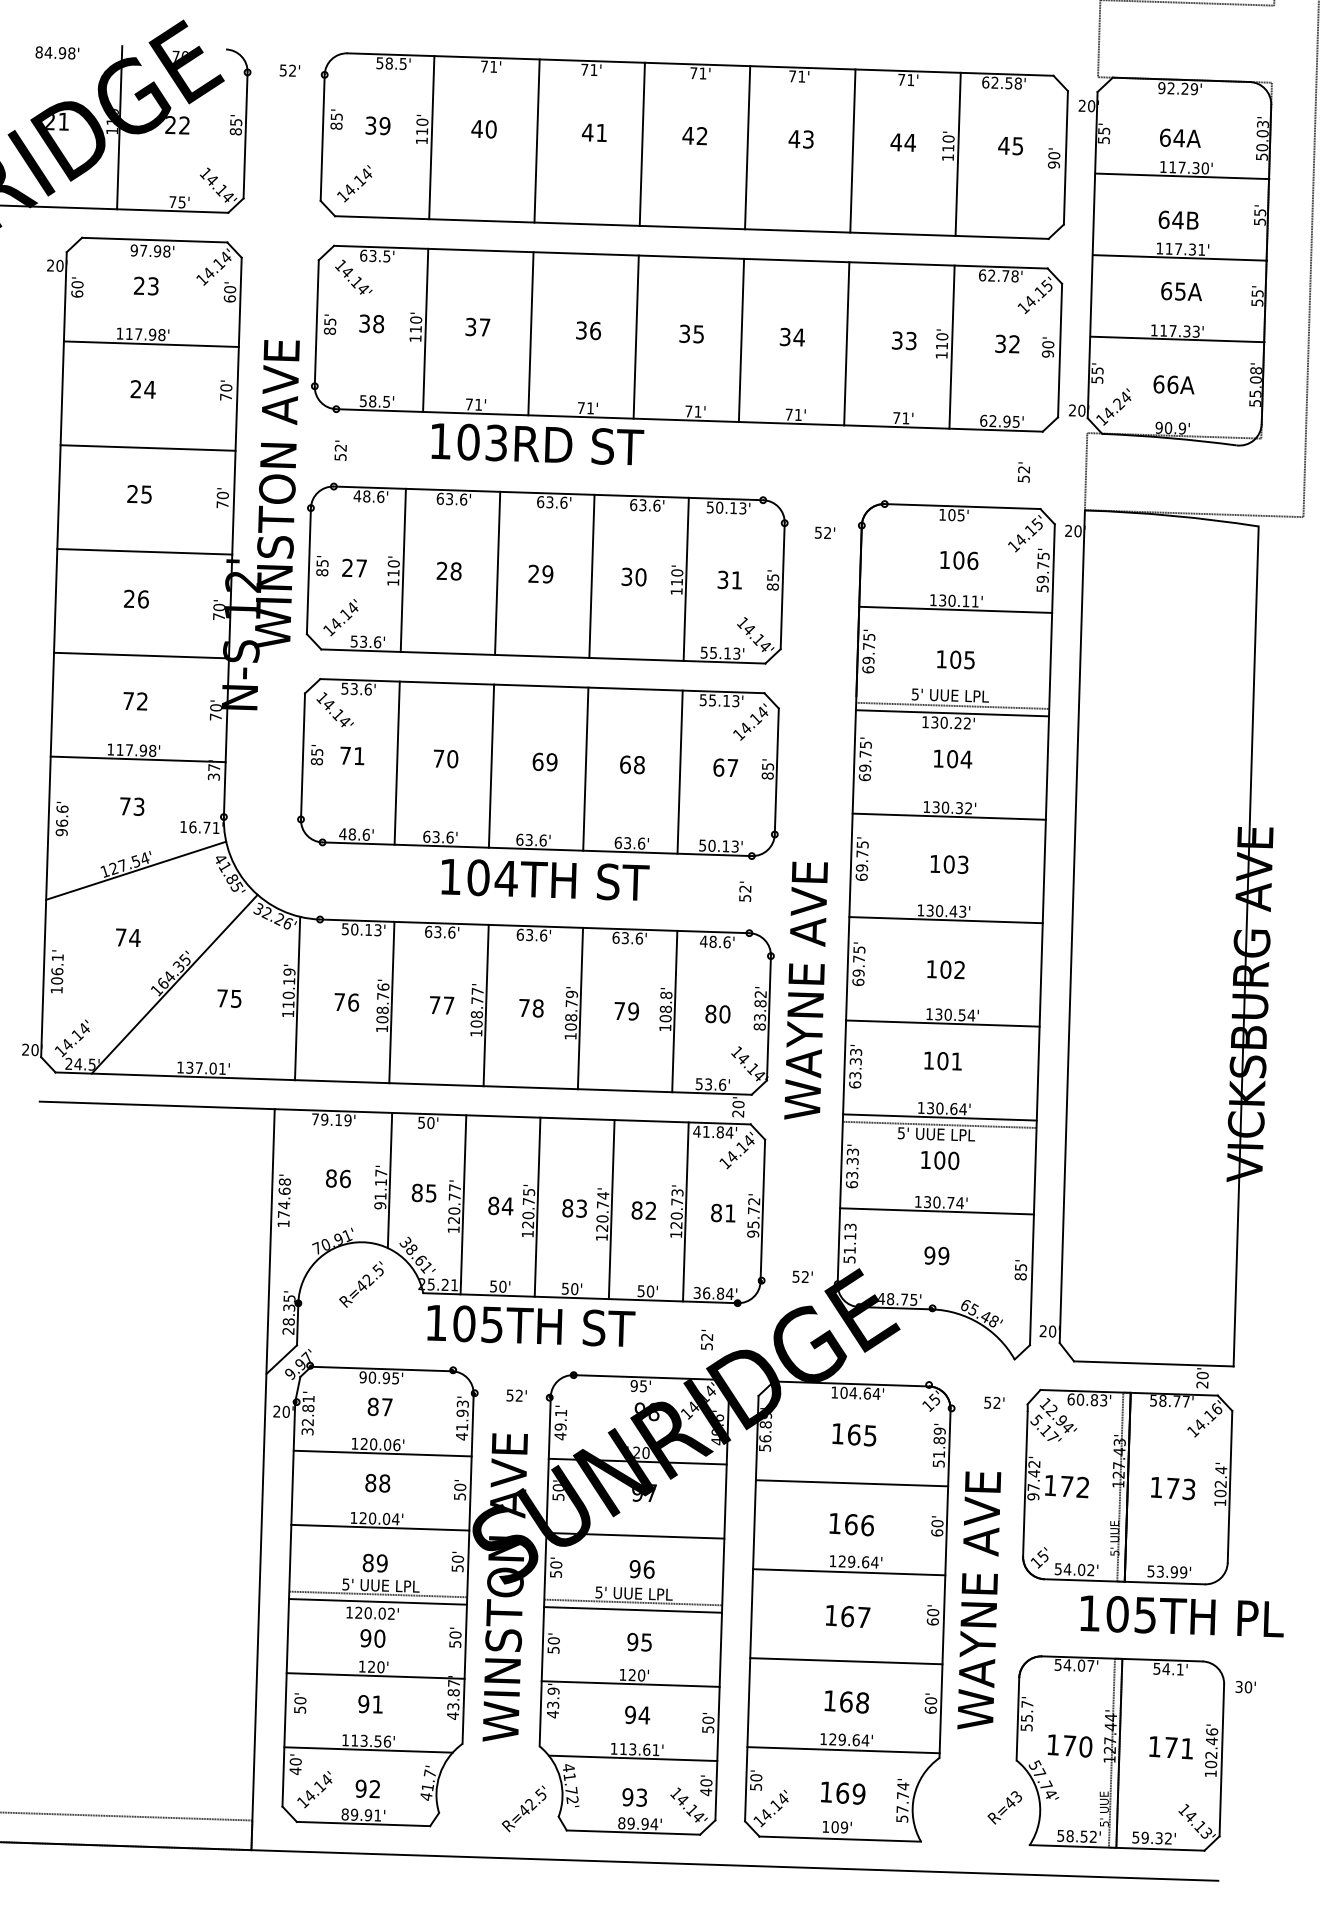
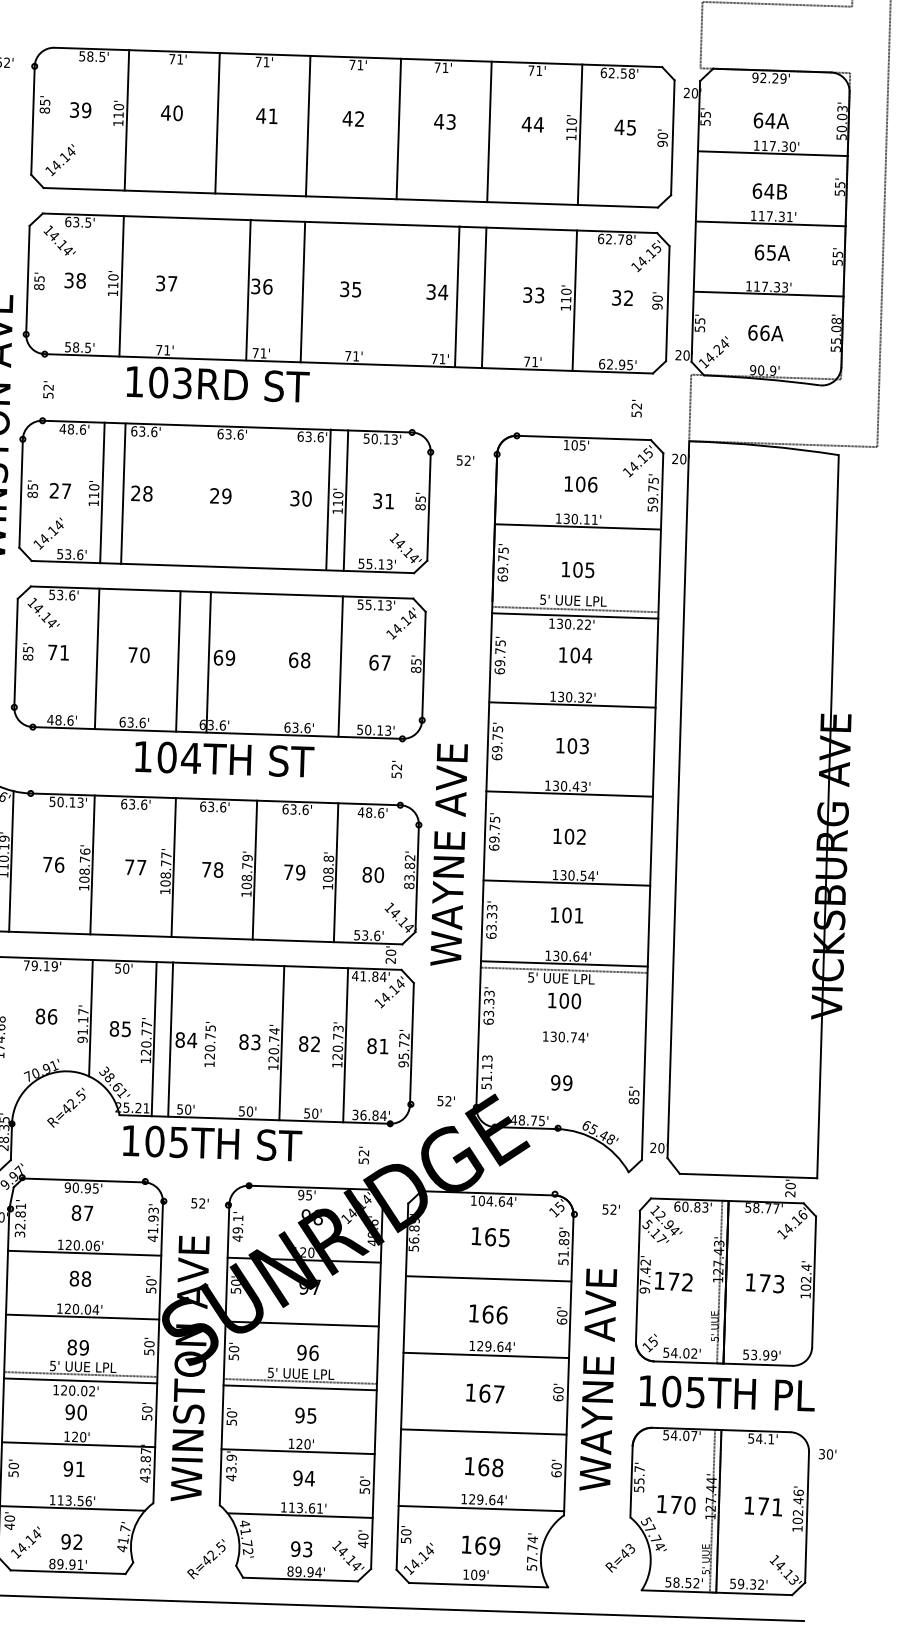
line: (530, 333) -> (248, 289), moved
line: (741, 340) -> (457, 296), moved
line: (497, 572) -> (123, 493), moved
line: (591, 575) -> (328, 499), moved
line: (585, 768) -> (208, 661), moved
line: (537, 1206) -> (170, 1038), moved
line: (936, 1211) -> (561, 1044), removed
text: (1181, 1616) -> (726, 1393), moved

